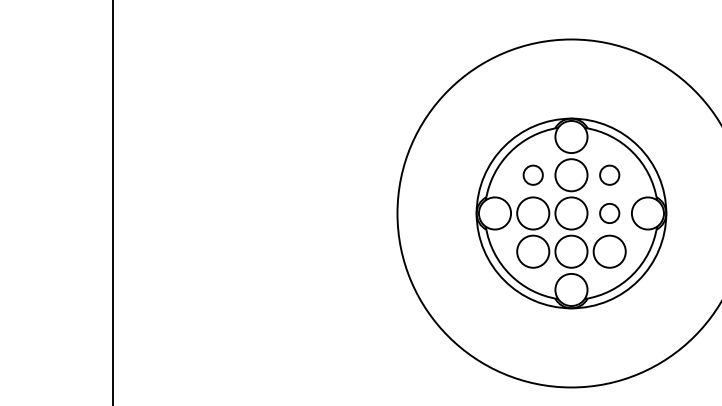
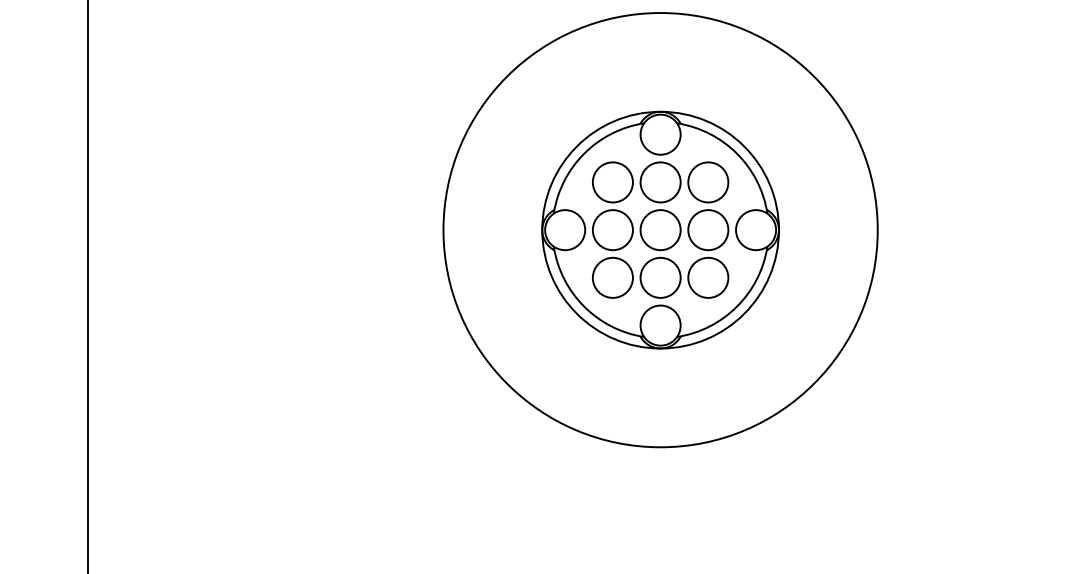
circle: (532, 175) -> (612, 182), size x1.67
circle: (609, 175) -> (708, 182), size x1.67
circle: (609, 213) -> (708, 230), size x1.67

